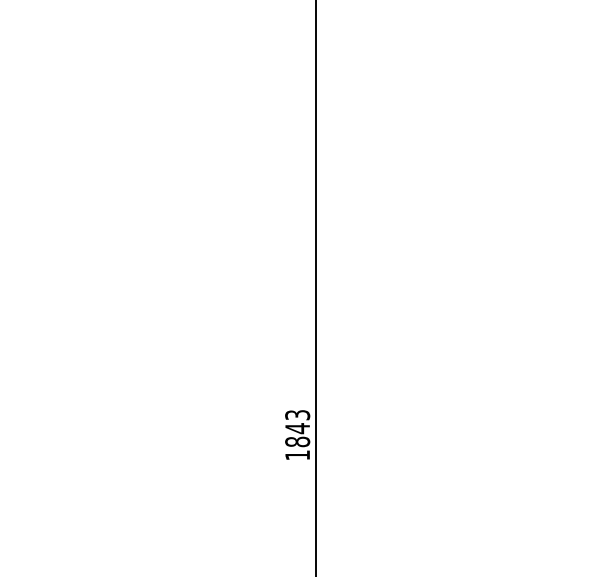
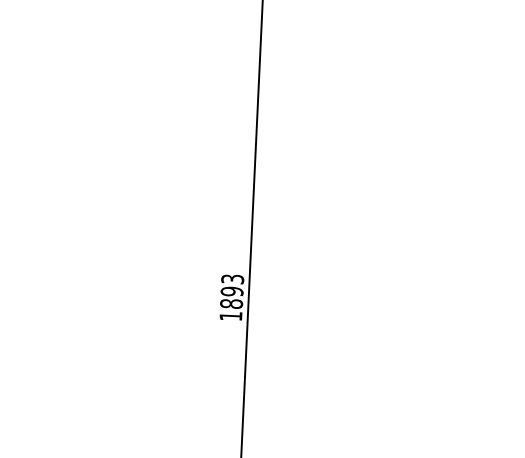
text: (297, 428) -> (232, 291), 1843 -> 1893

